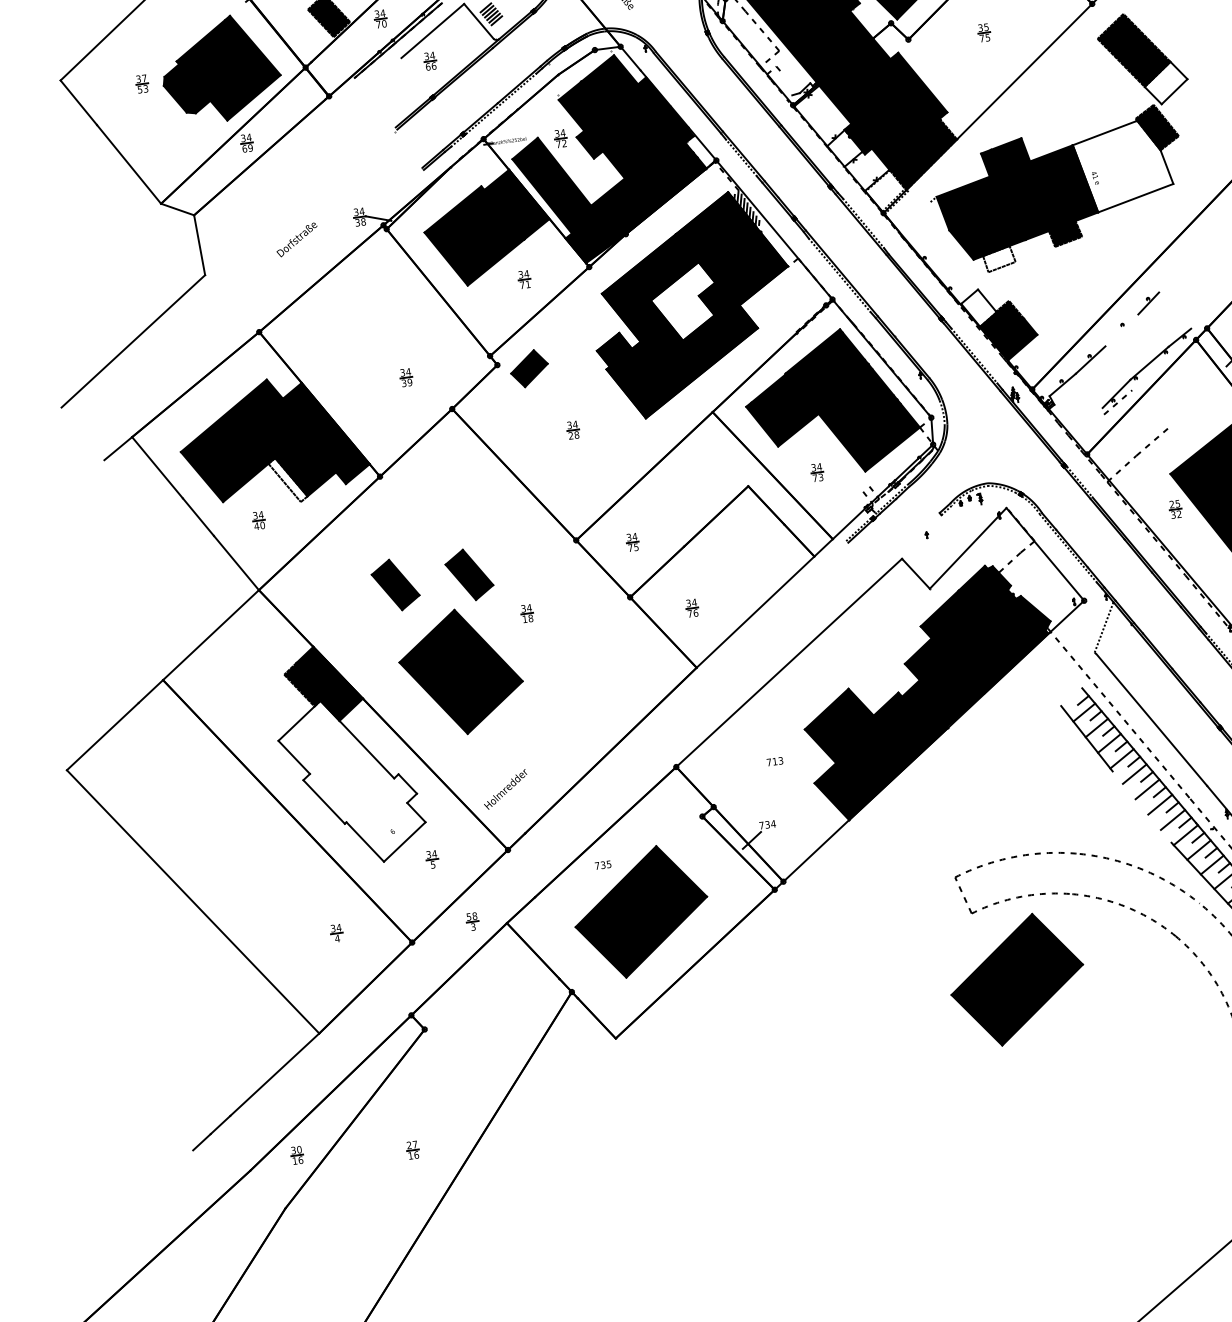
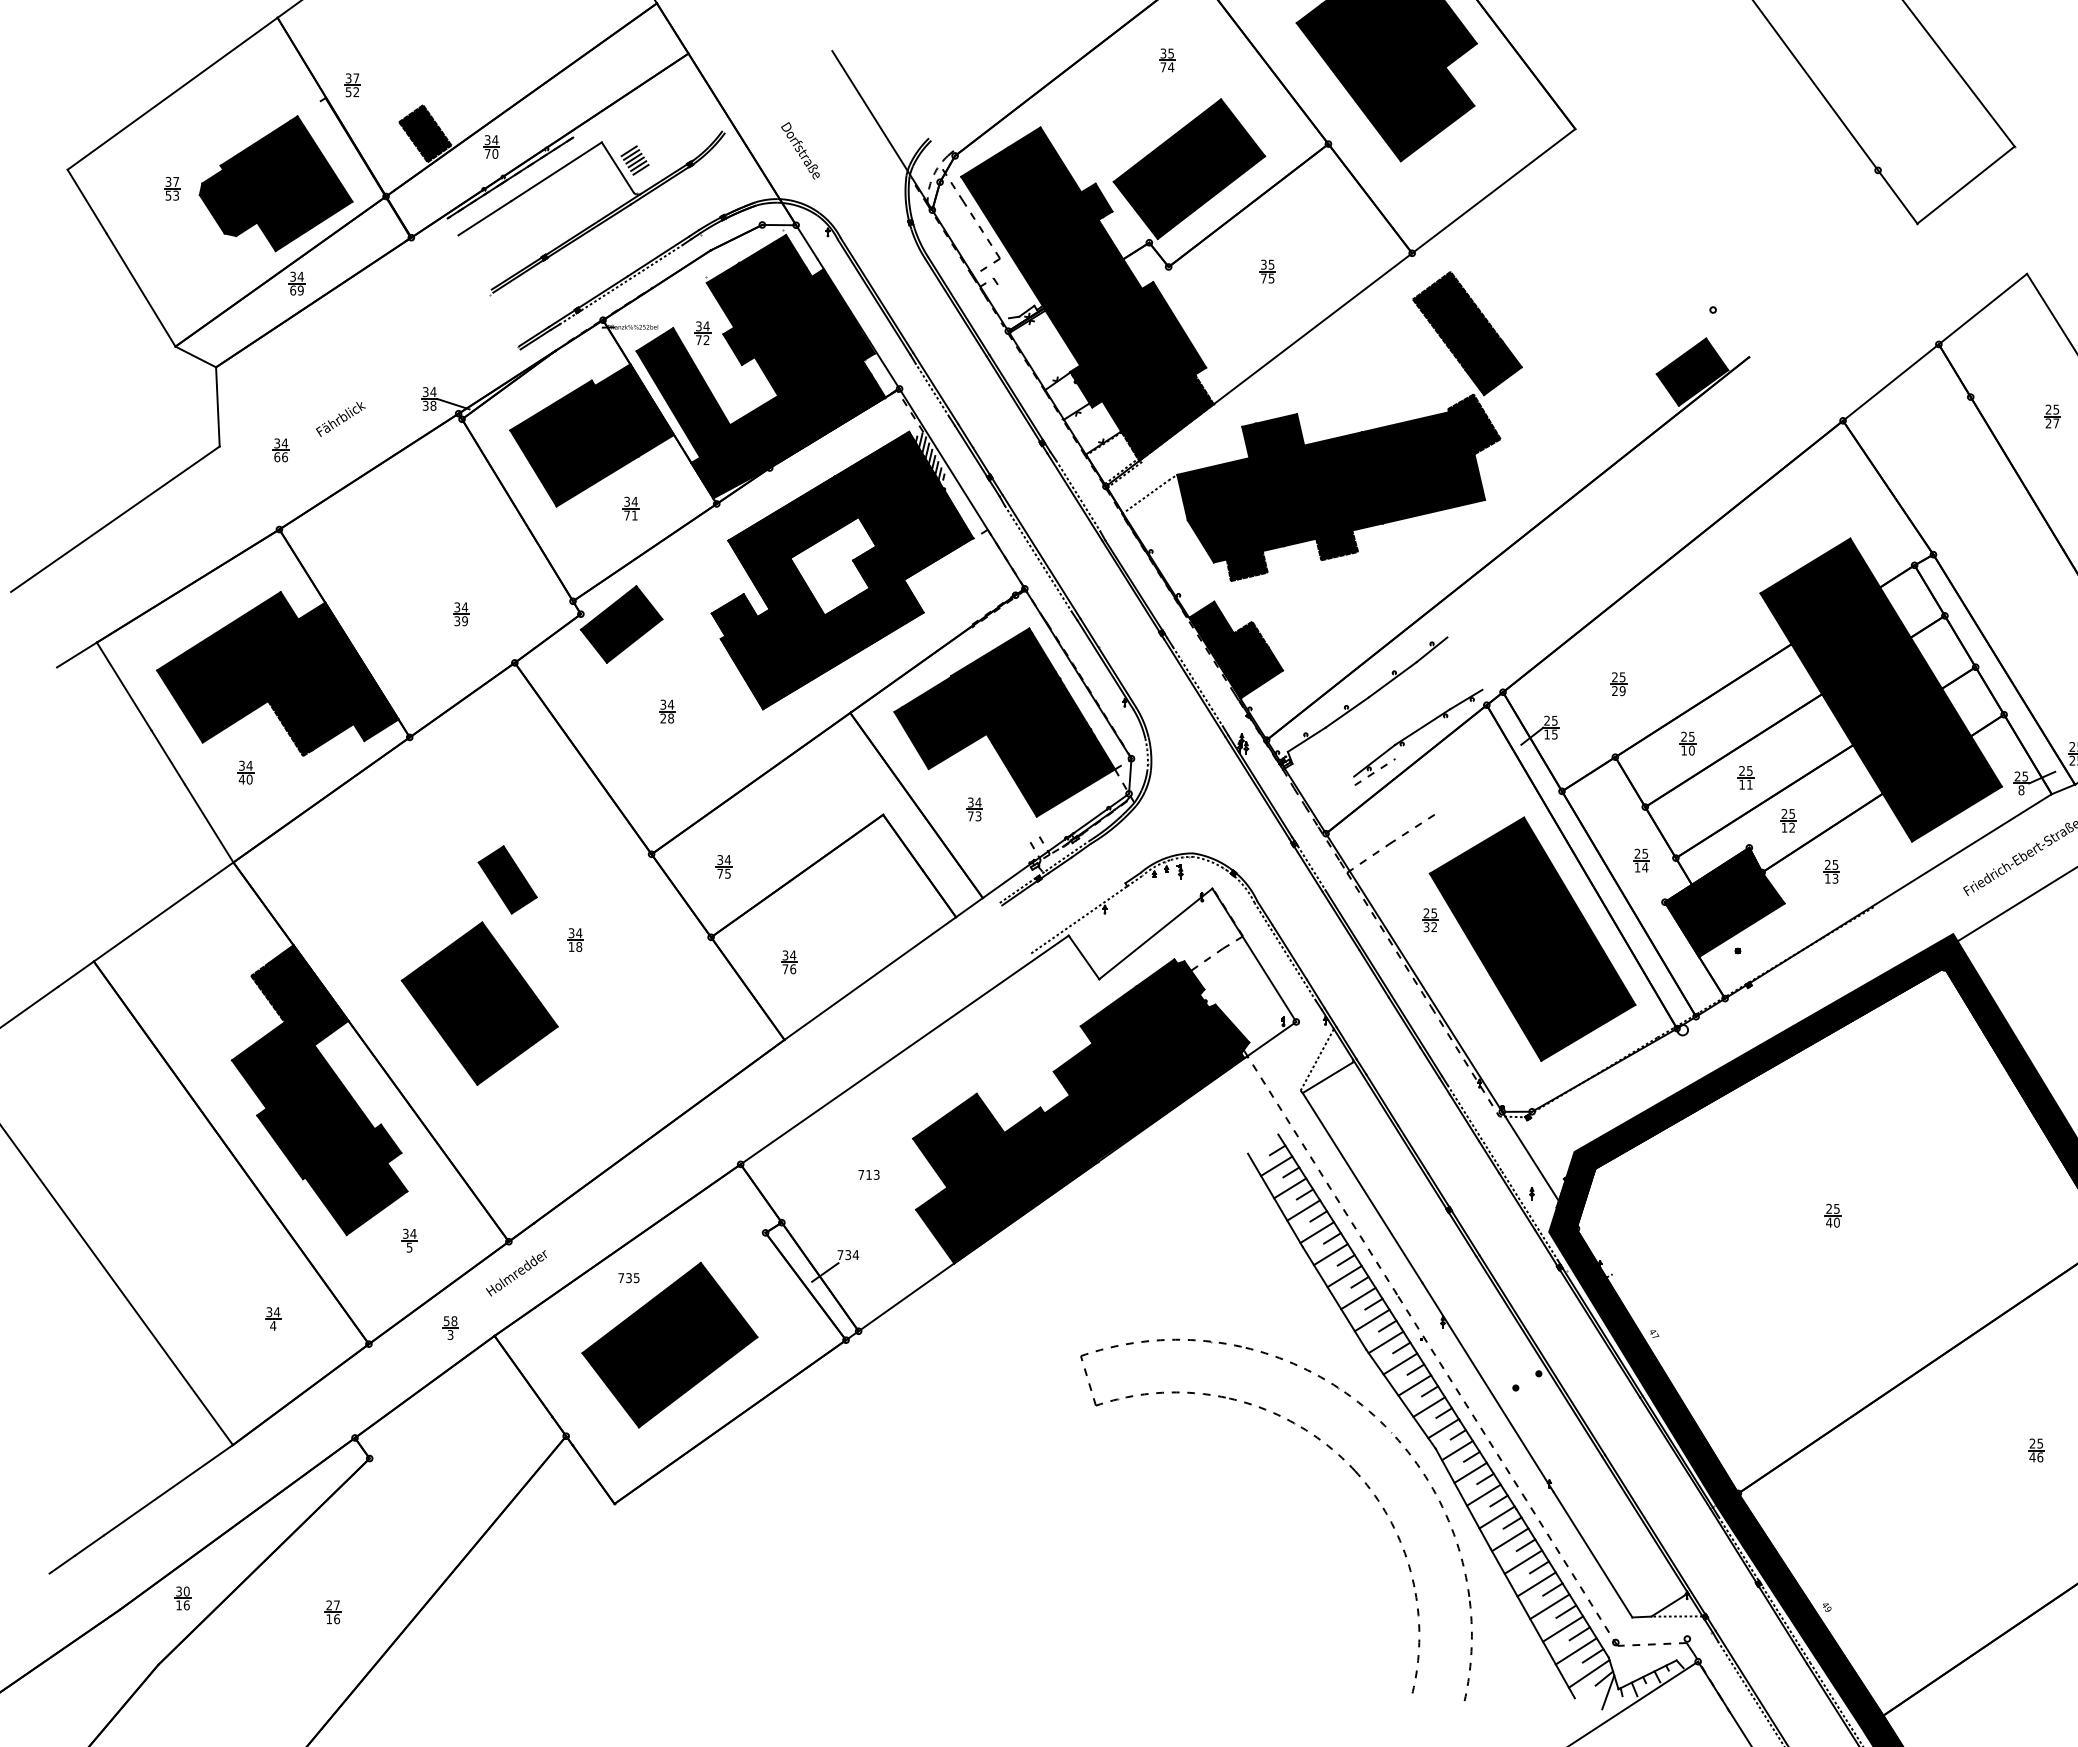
part: (429, 61) -> (280, 450), moved
line: (382, 74) -> (484, 218), added
fill: (1166, 83) -> (1493, 368), added
fill: (1123, 165) -> (1423, 467), added
line: (914, 217) -> (1144, 497), added
text: (298, 239) -> (346, 417), Dorfstraße -> Fährblick
fill: (998, 259) -> (1246, 566), added
fill: (979, 307) -> (1212, 625), added
line: (1121, 330) -> (1392, 679), added
part: (529, 368) -> (621, 624), size x1.67
fill: (288, 480) -> (290, 725), added
line: (908, 545) -> (1079, 919), added
part: (395, 584) -> (410, 879), removed
line: (1113, 639) -> (1327, 1077), added
fill: (351, 781) -> (319, 1125), added
text: (505, 789) -> (516, 1273), moved
line: (1142, 807) -> (1334, 1298), added
part: (1016, 979) -> (1142, 1498), removed

